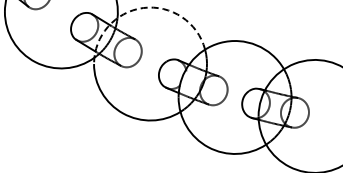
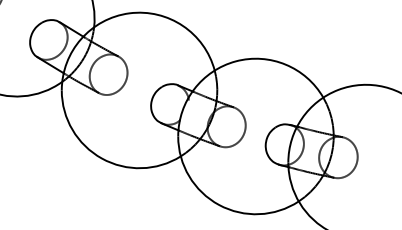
arc: (143, 8) -> (129, 13), dashed -> solid

